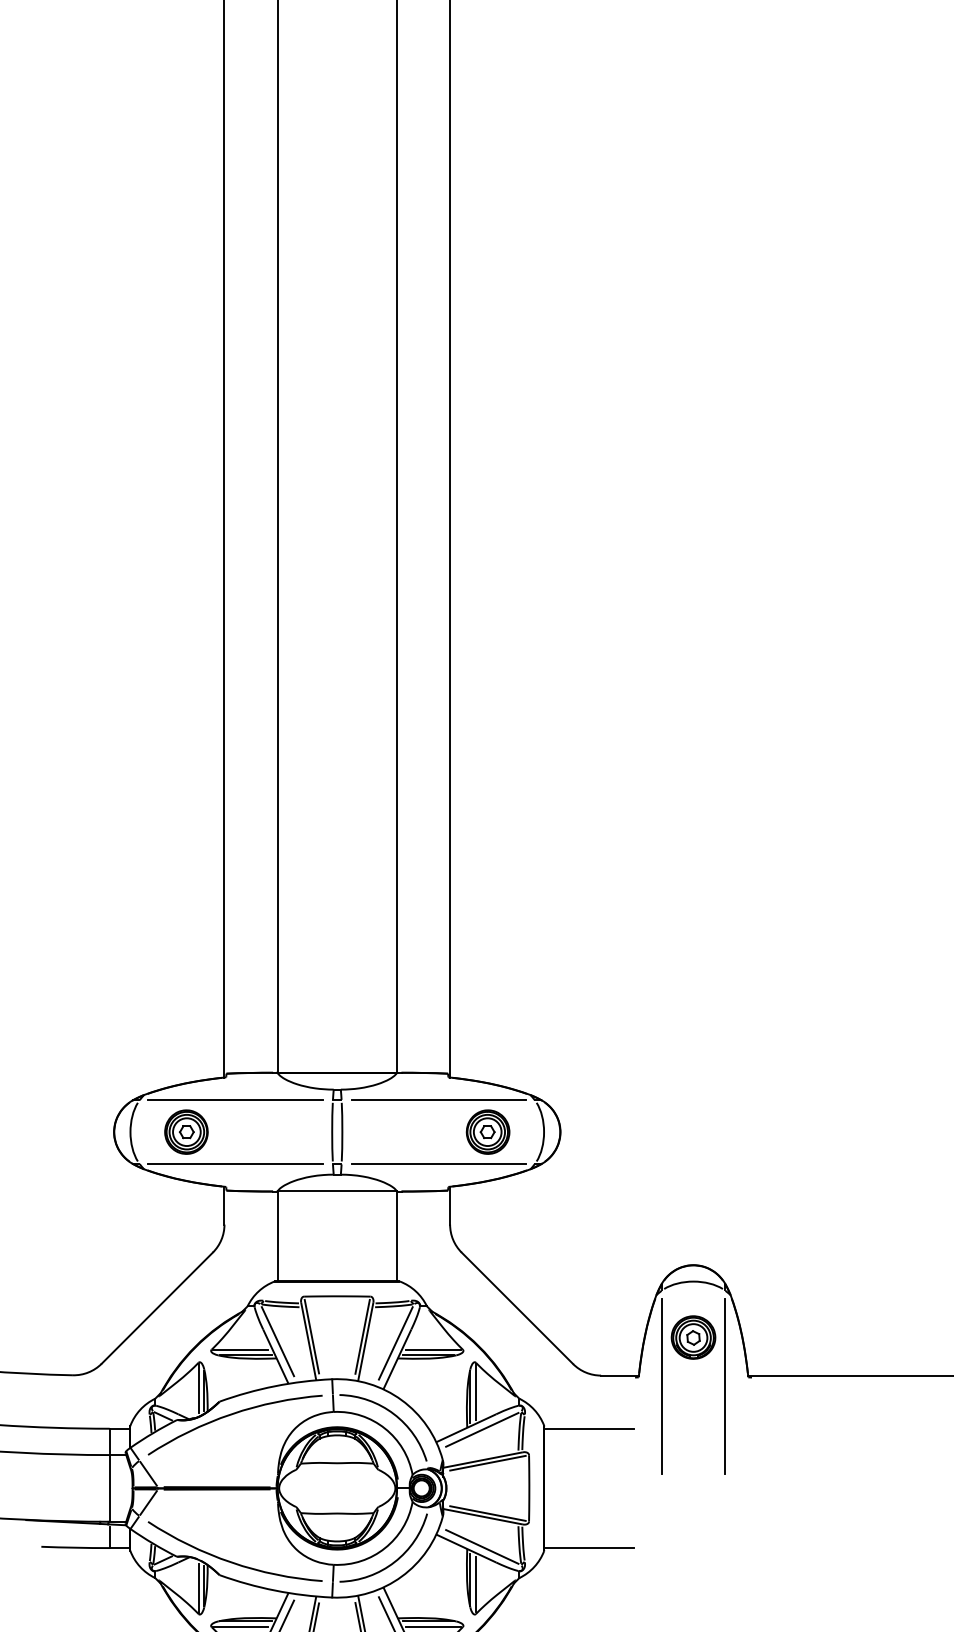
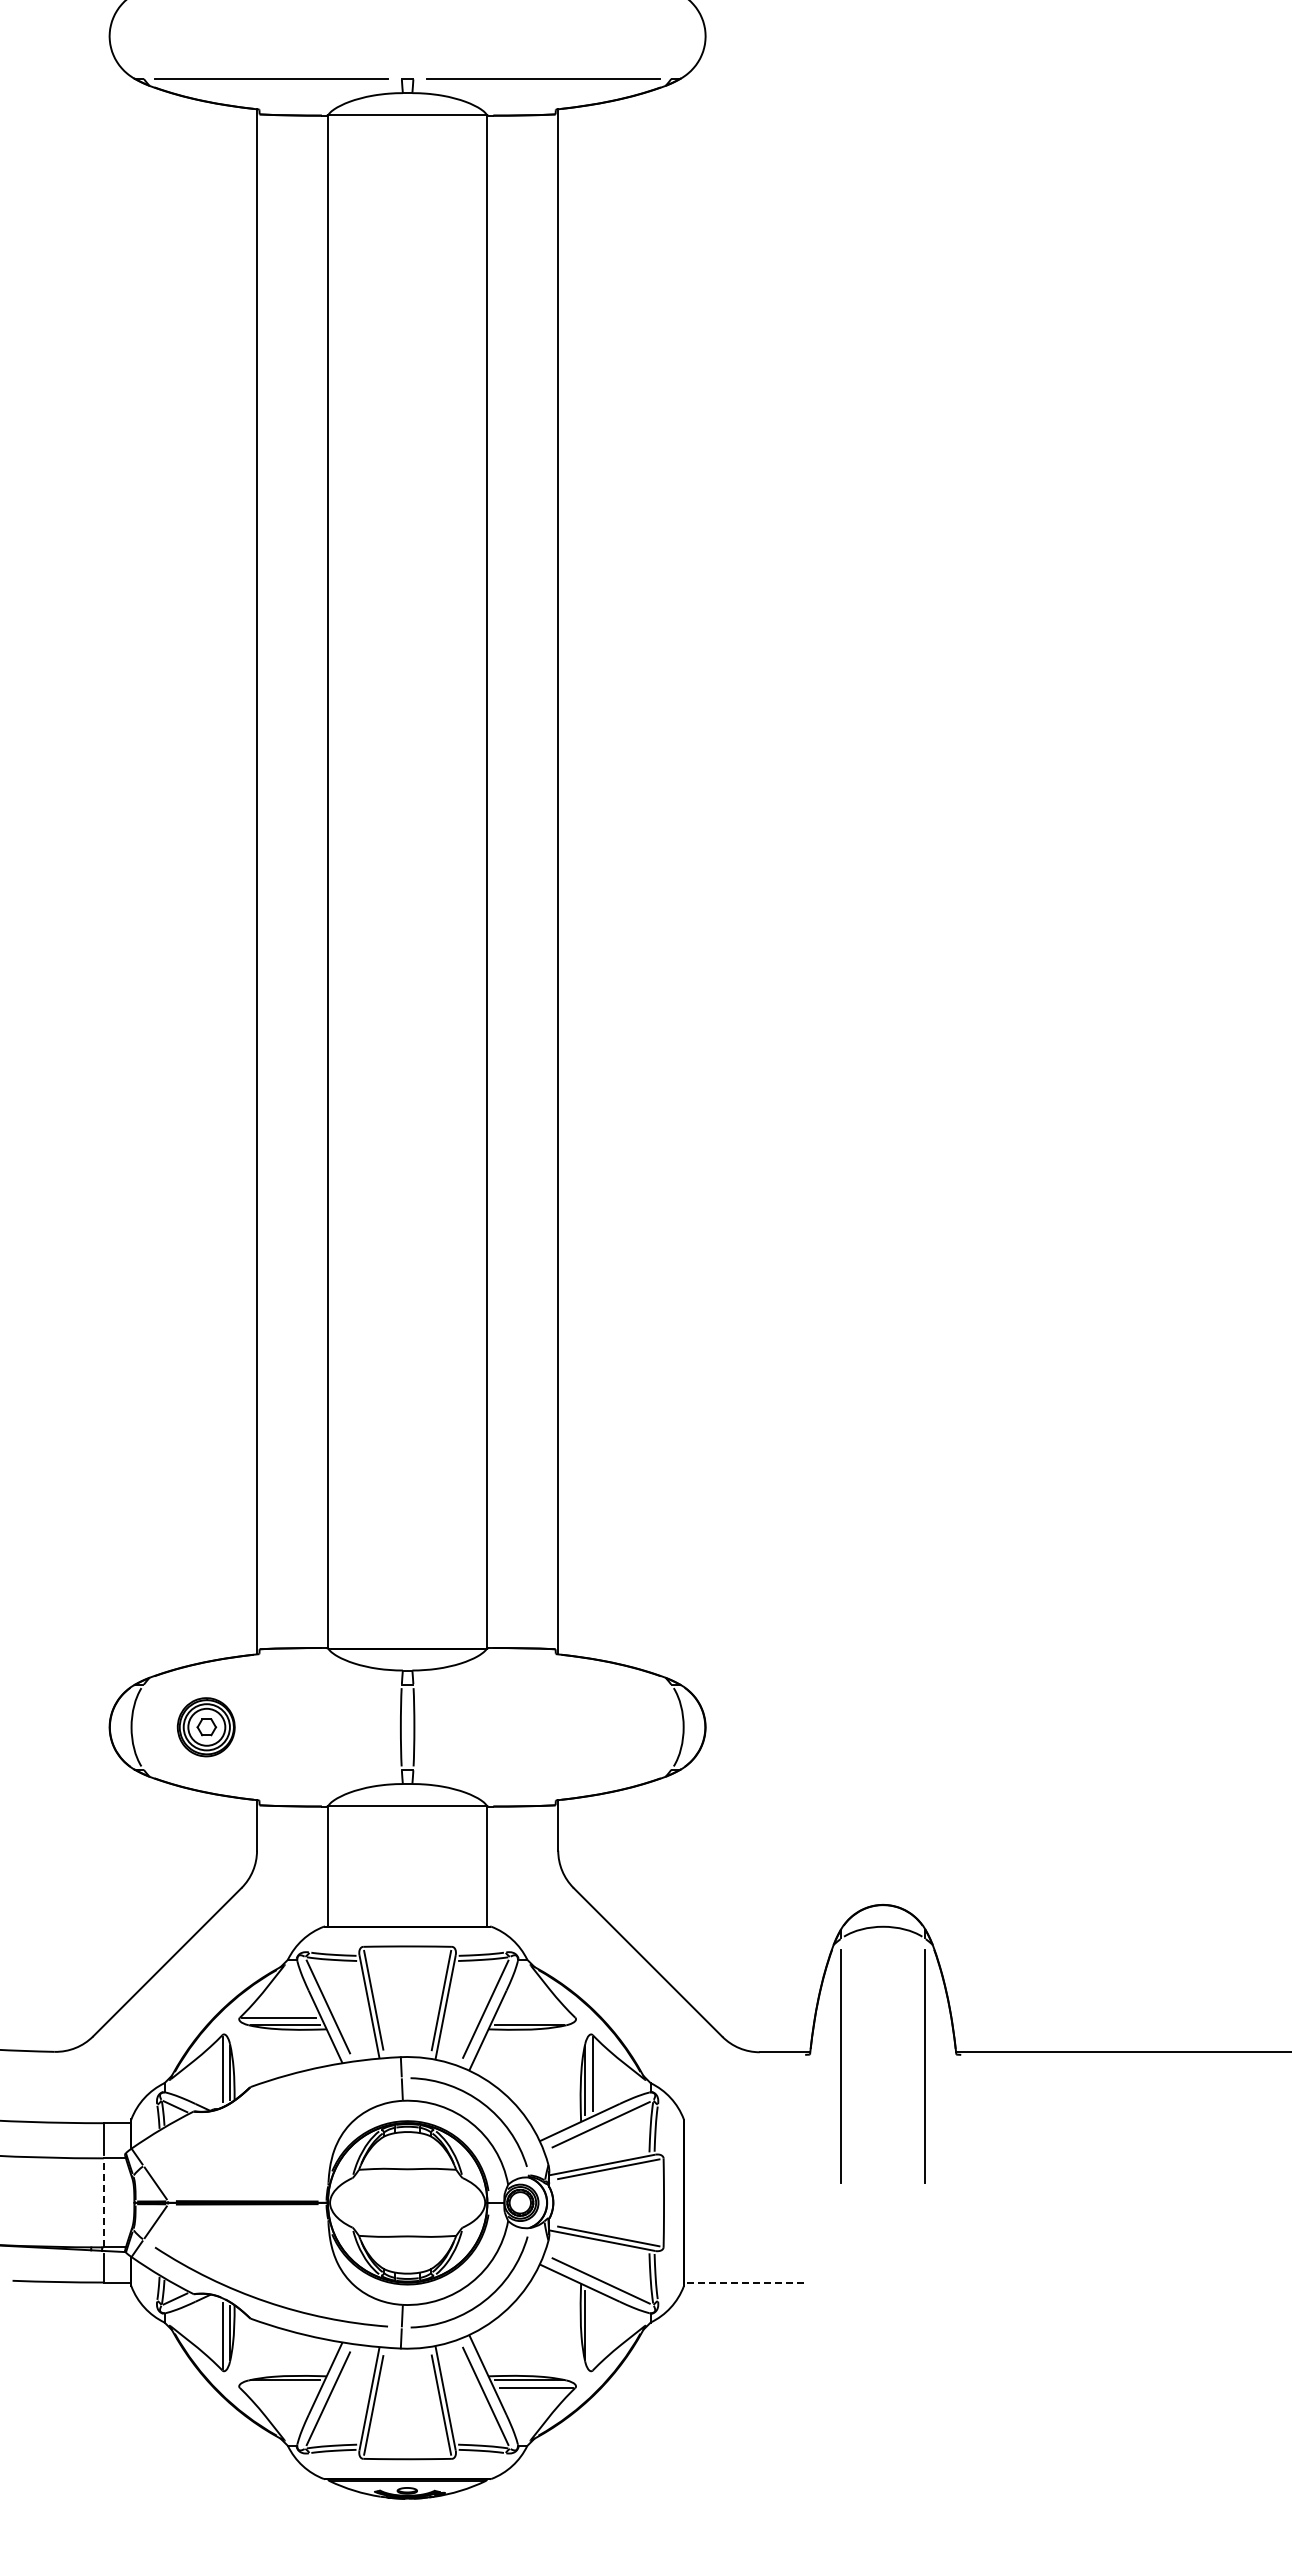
line: (235, 1100) -> (271, 1685), removed
line: (439, 1100) -> (543, 1685), removed
part: (487, 1132) -> (608, 1727), removed
line: (235, 1163) -> (271, 1769), removed
line: (439, 1163) -> (543, 1769), removed
part: (693, 1337) -> (883, 2001), removed
line: (433, 1349) -> (536, 2017), removed
arc: (230, 1415) -> (265, 2105), removed
line: (588, 1428) -> (743, 2123), removed
line: (109, 1488) -> (103, 2202), solid -> dashed
line: (588, 1548) -> (743, 2282), solid -> dashed
line: (475, 1584) -> (592, 2331), removed
line: (240, 1626) -> (278, 2387), removed

